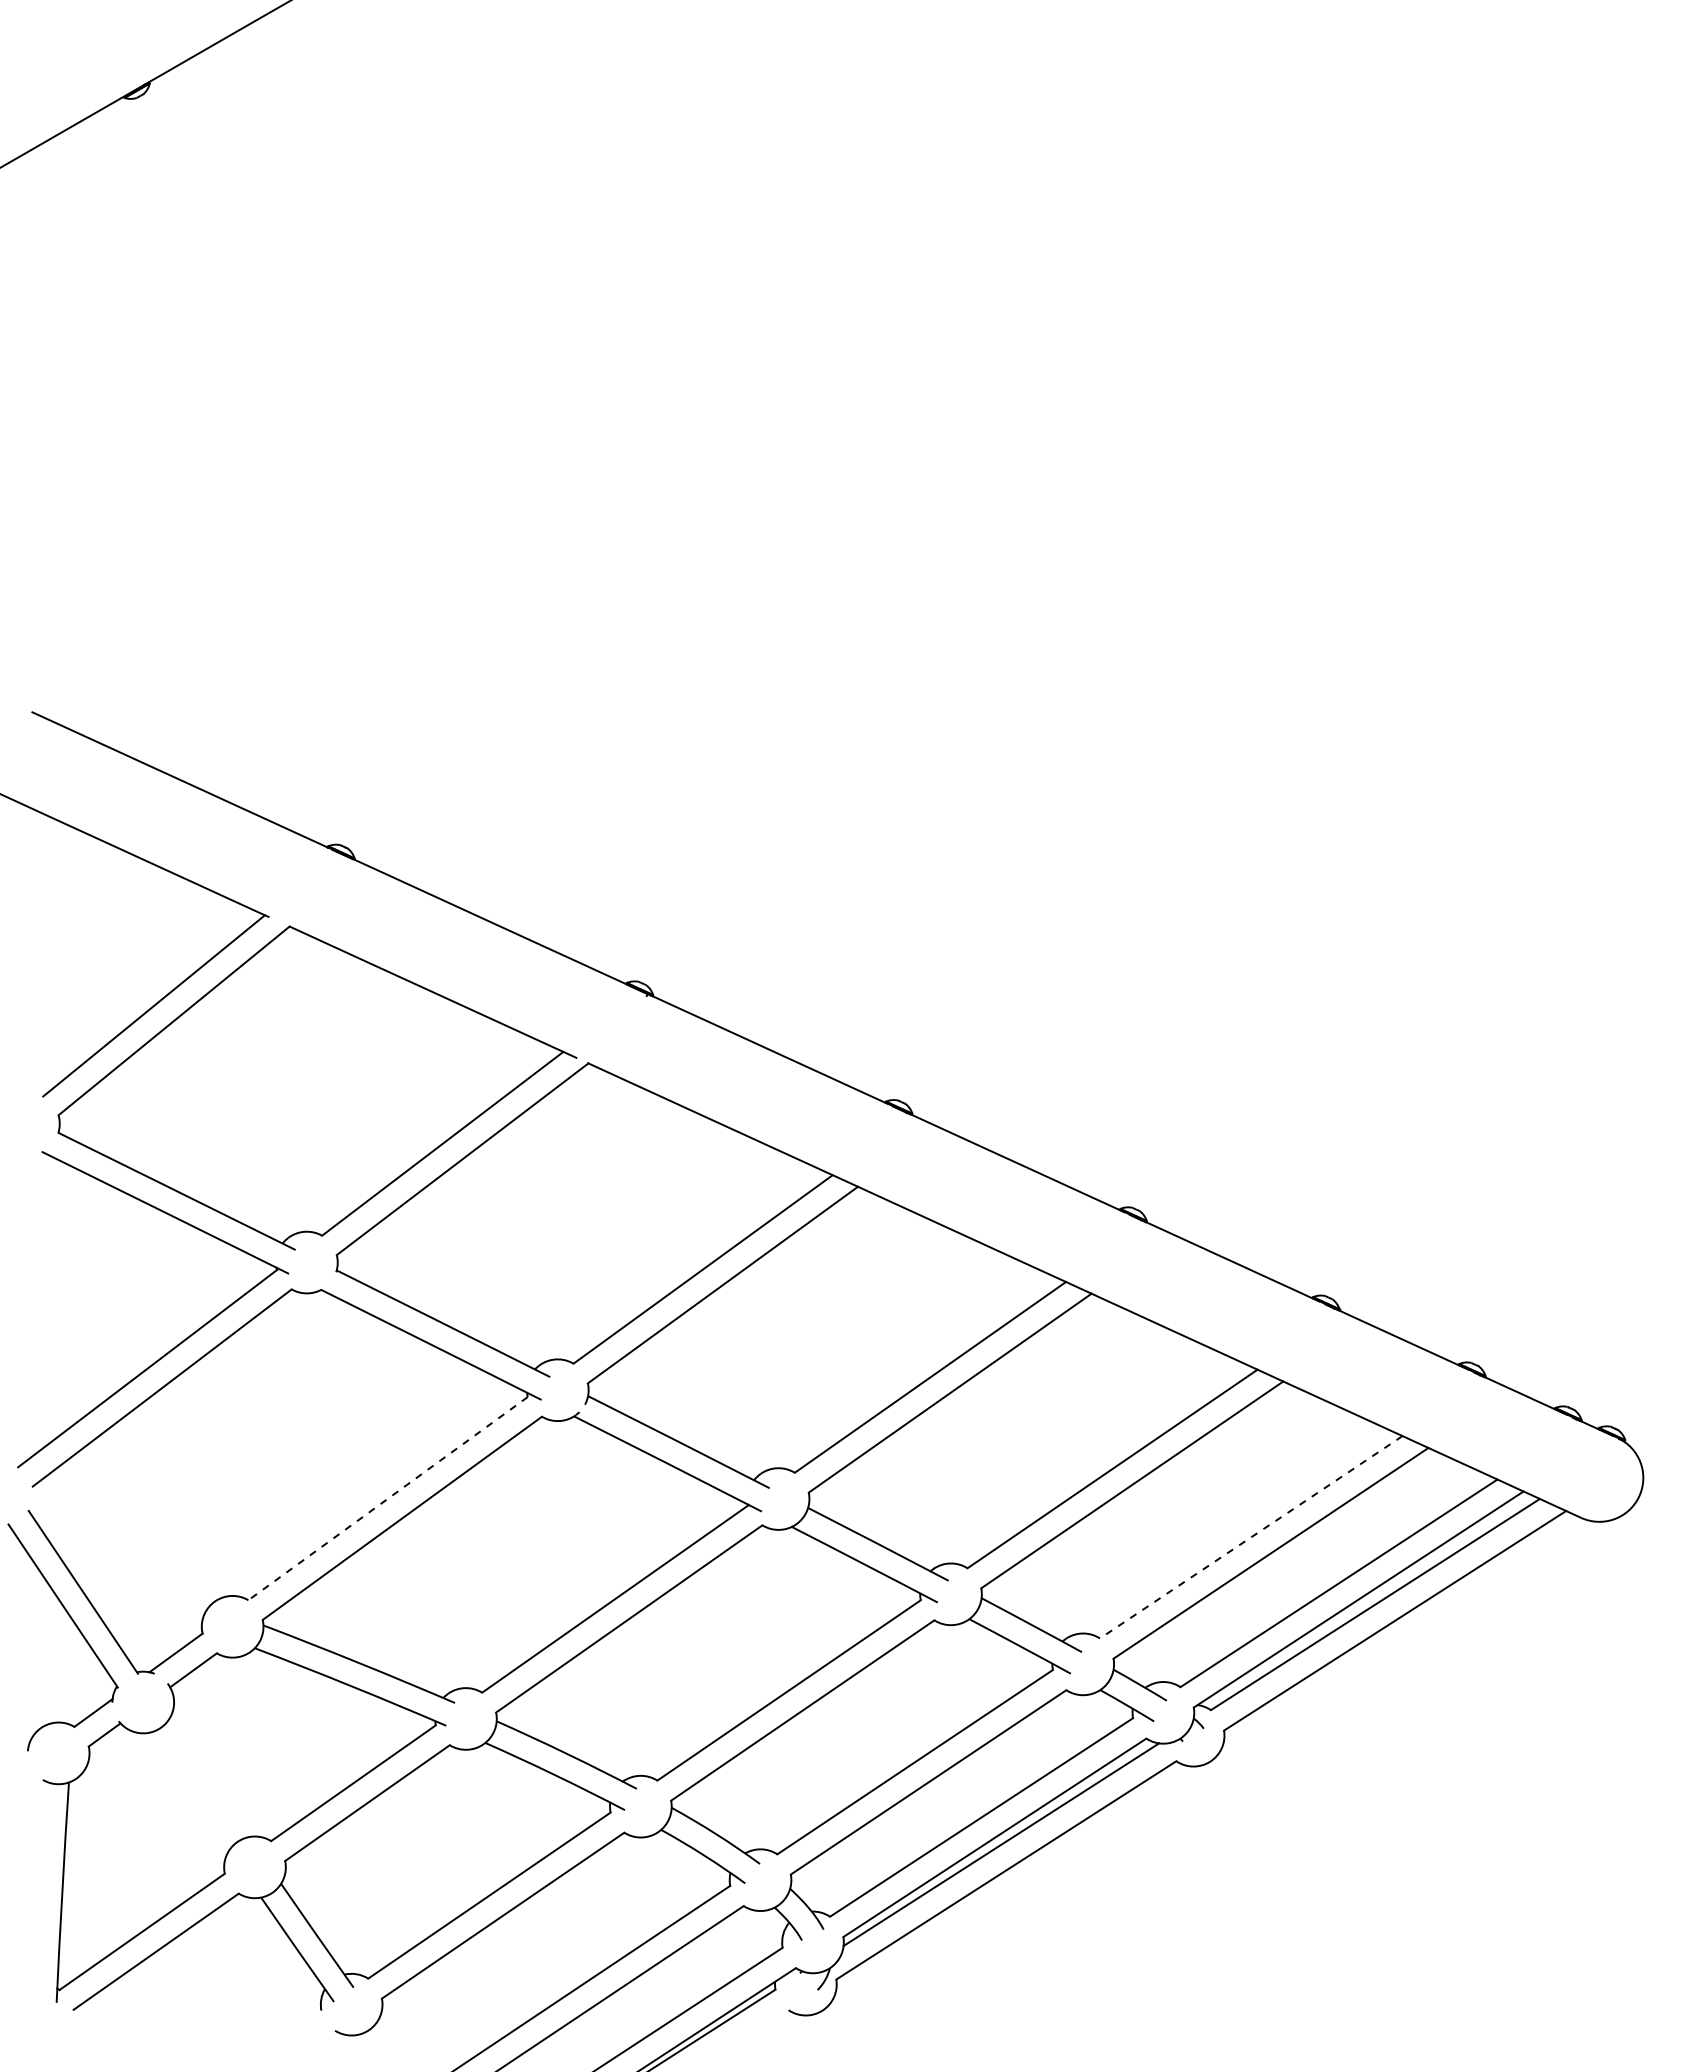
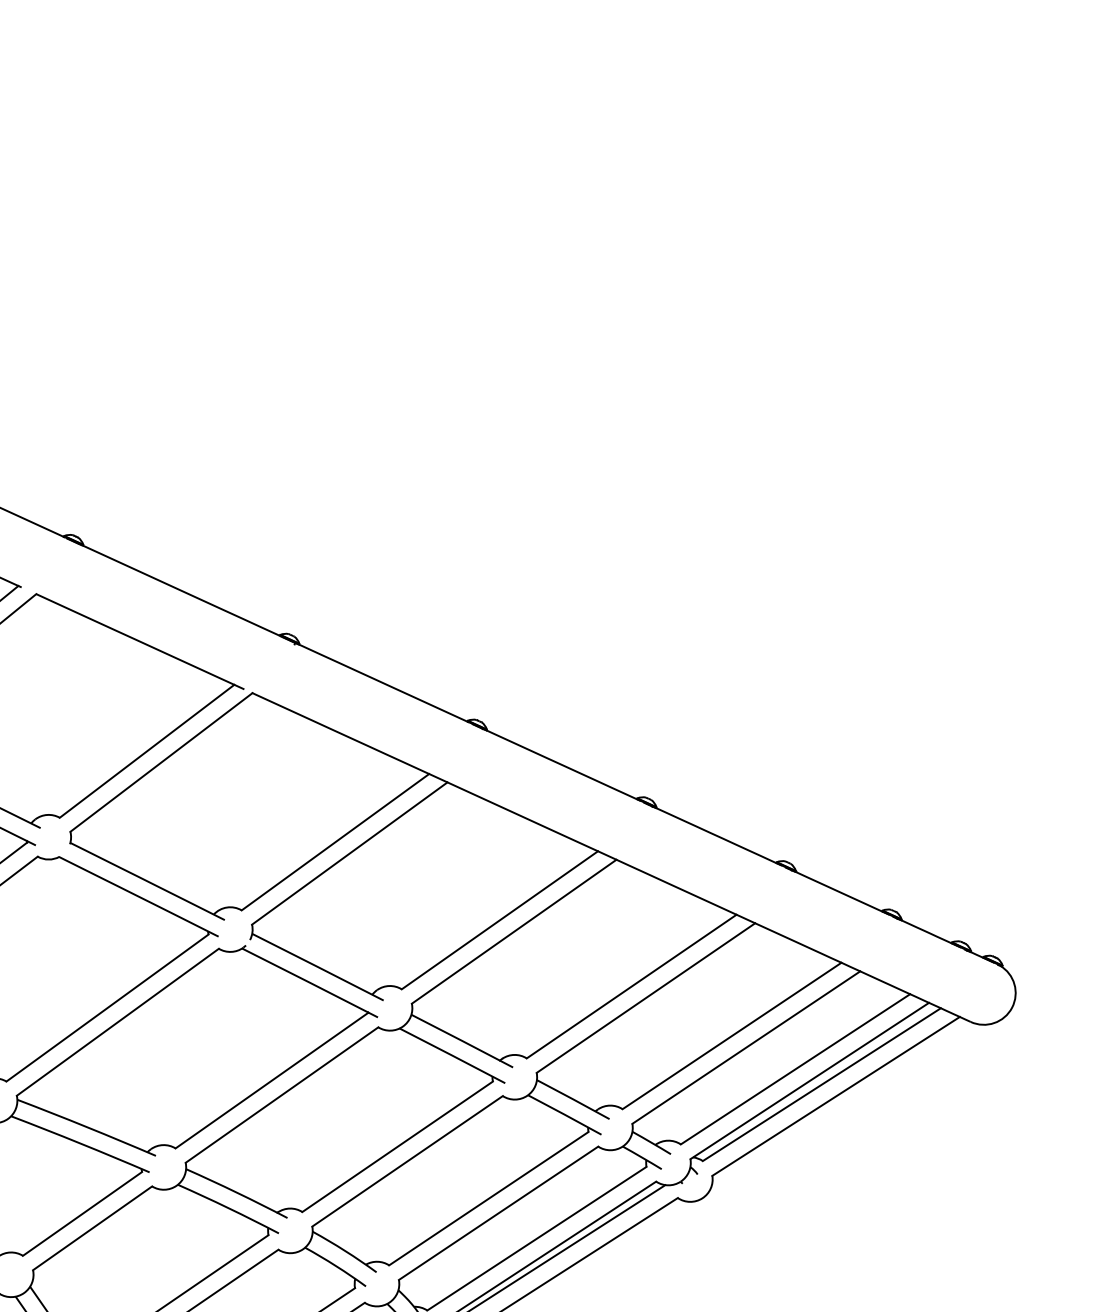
line: (388, 1498) -> (107, 1007), dashed -> solid
line: (1251, 1537) -> (732, 1036), dashed -> solid

